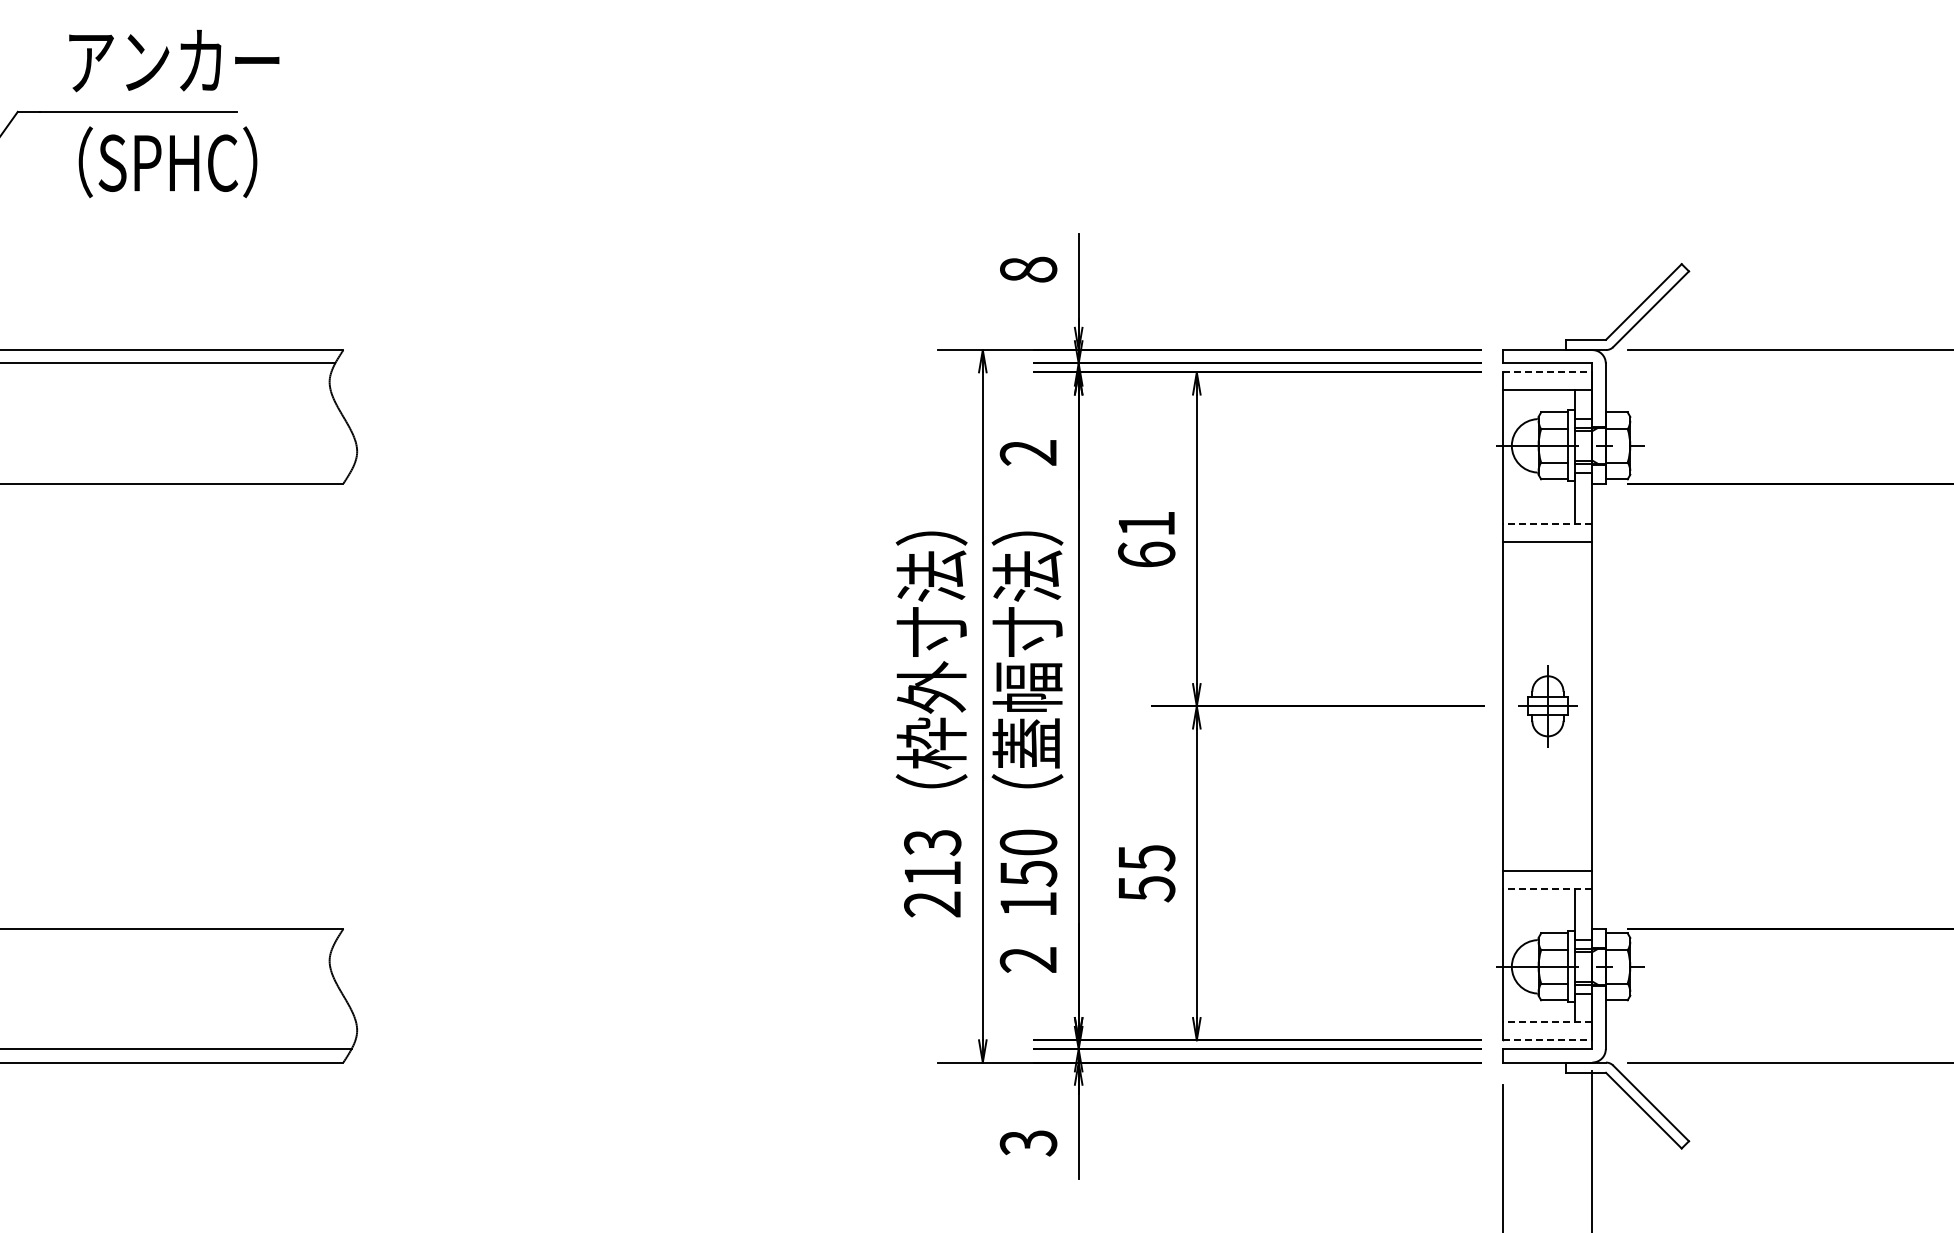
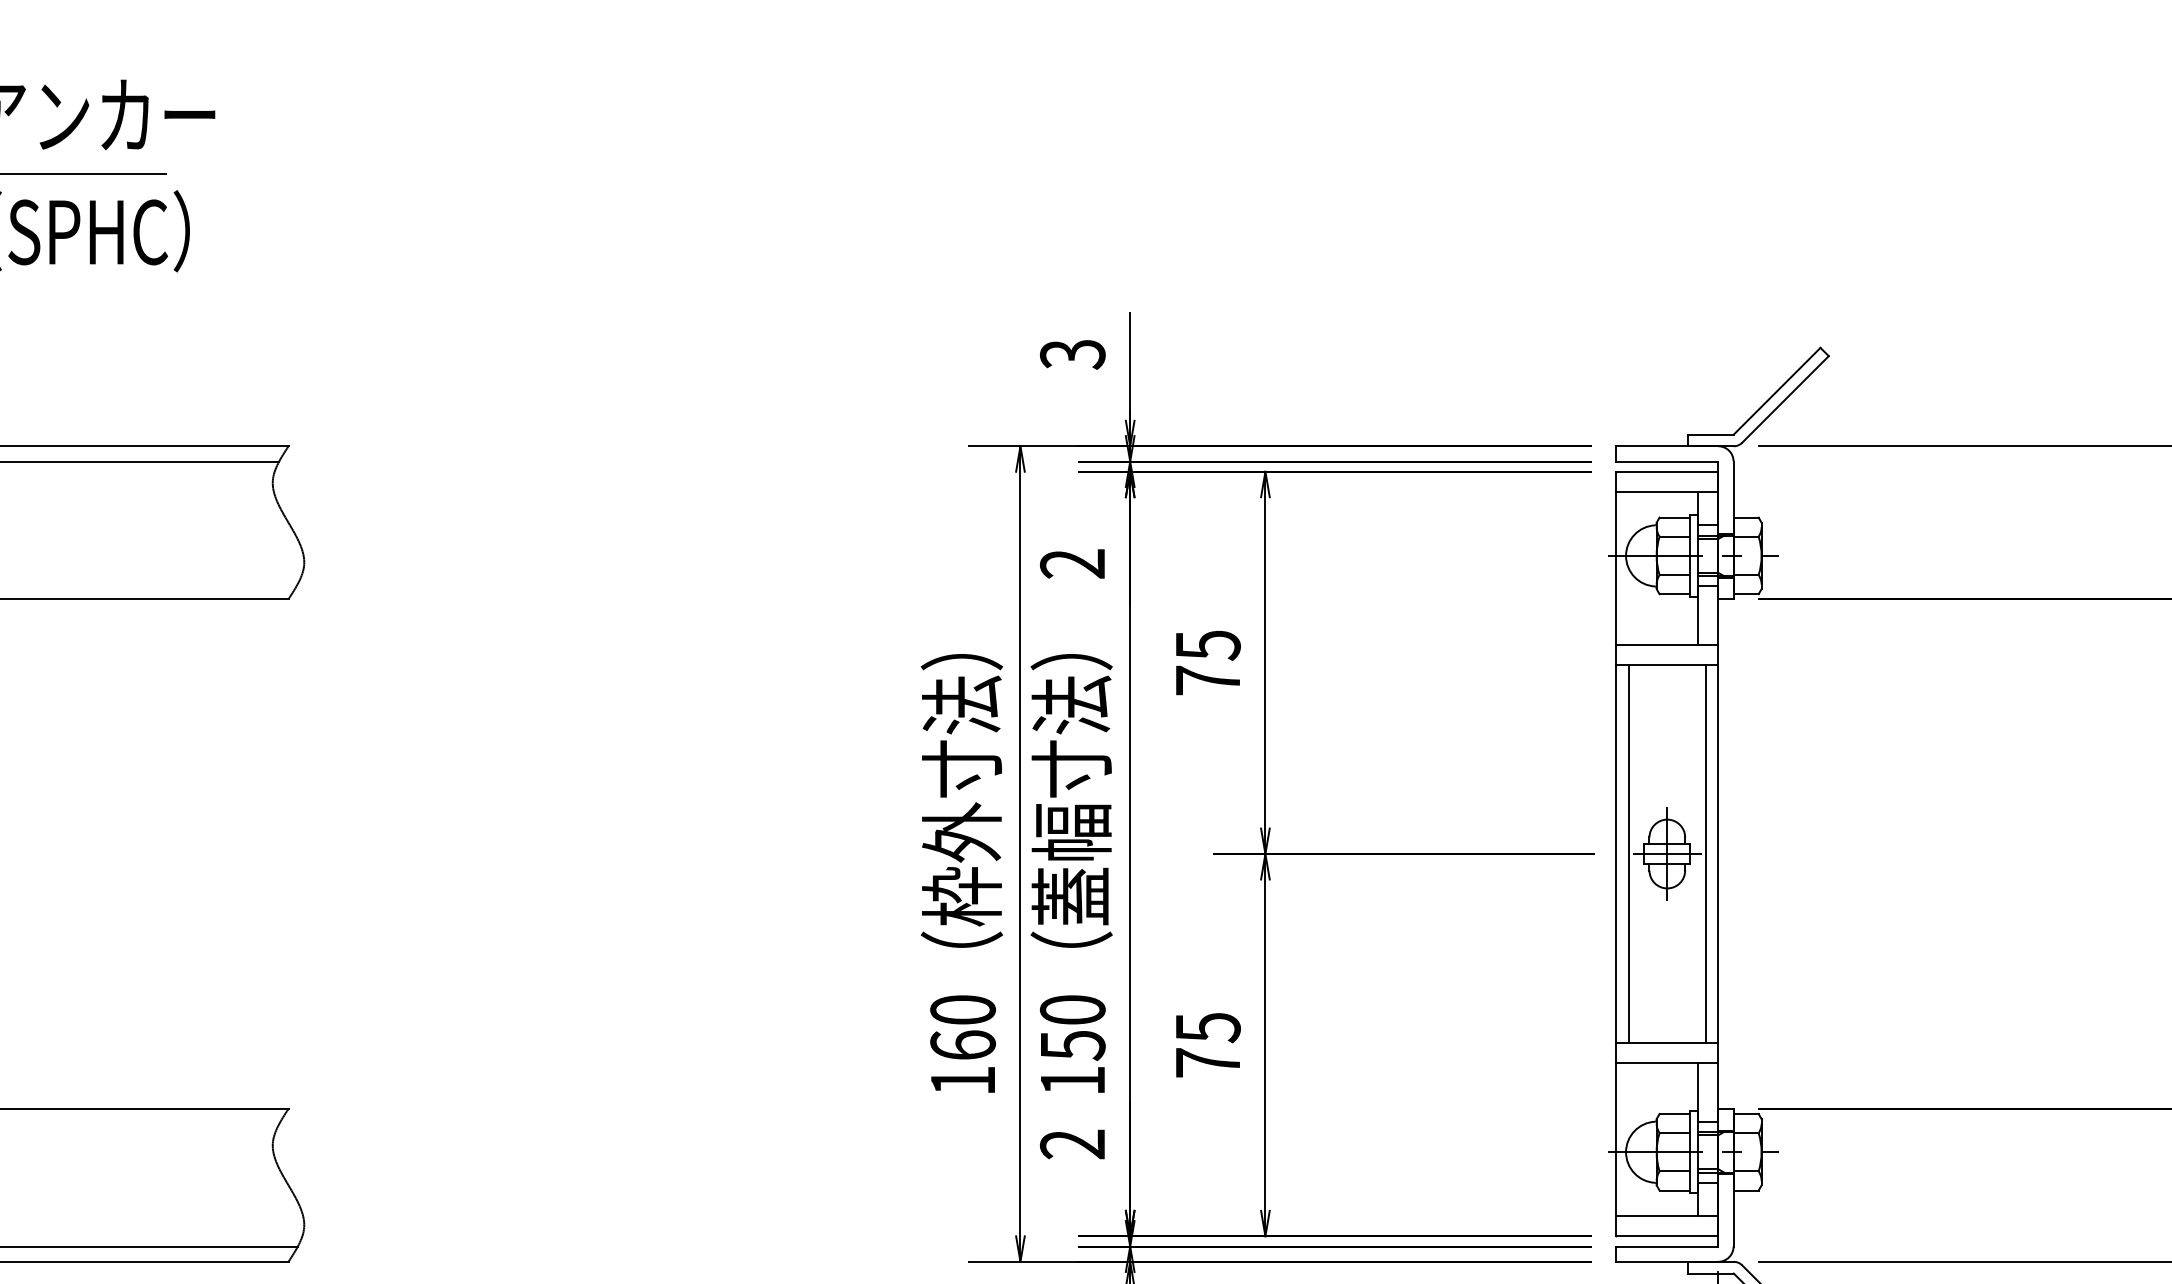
text: (1028, 269) -> (1072, 354), 8 -> 3
line: (1547, 372) -> (1666, 471), dashed -> solid
line: (1547, 523) -> (1666, 644), dashed -> solid
text: (1146, 539) -> (1207, 663), 61 -> 75
line: (1514, 706) -> (1629, 854), added
line: (1581, 706) -> (1705, 854), added
text: (932, 873) -> (962, 1045), 213 -> 160
line: (1547, 888) -> (1666, 1062), dashed -> solid
text: (1147, 889) -> (1208, 1063), 55 -> 75
line: (1547, 1022) -> (1666, 1215), dashed -> solid
line: (1547, 1040) -> (1666, 1236), dashed -> solid

